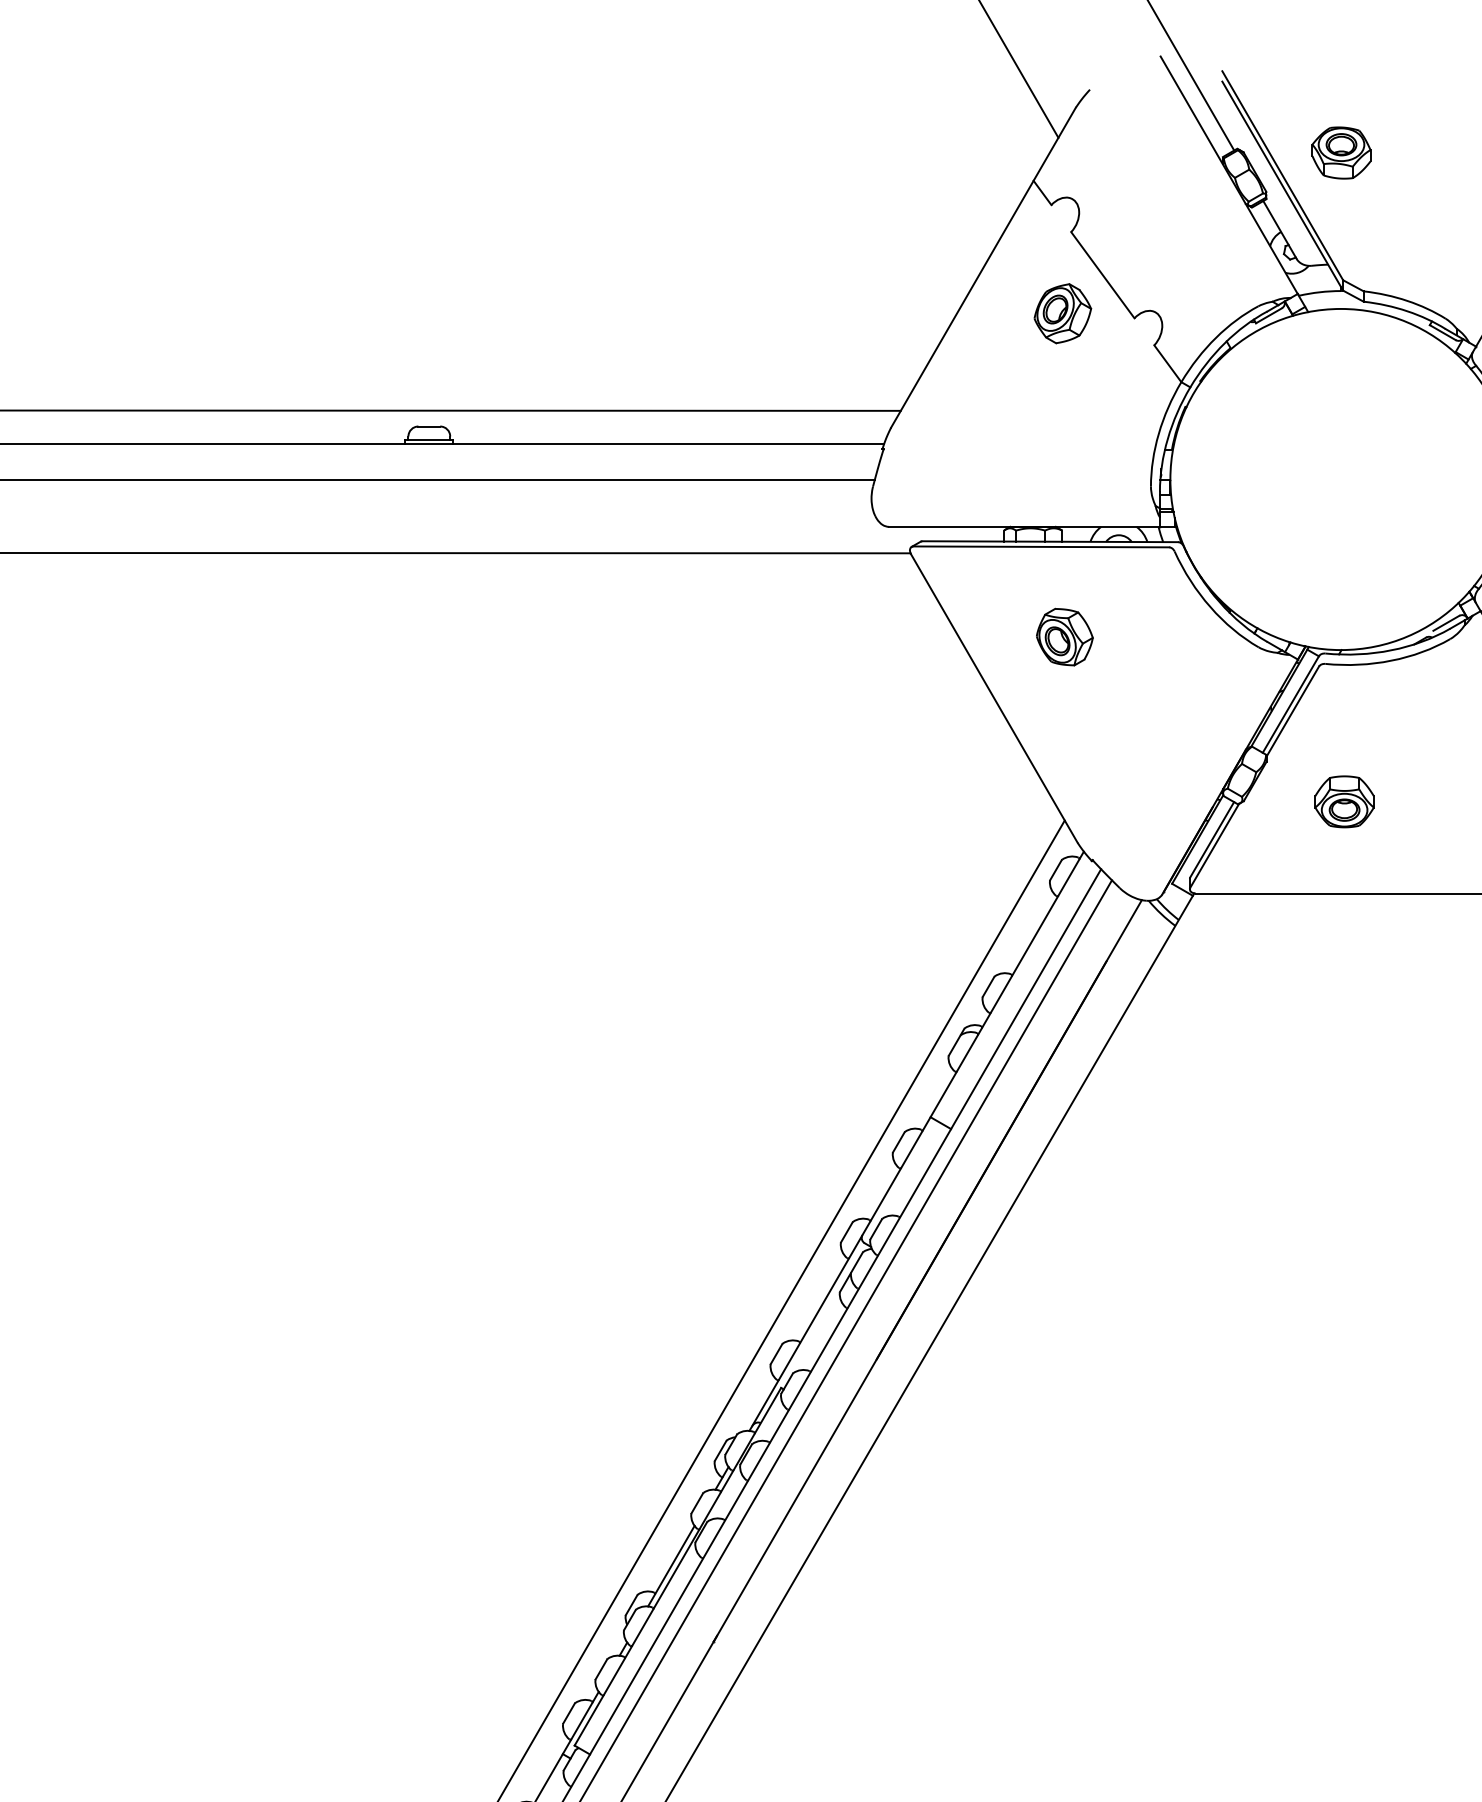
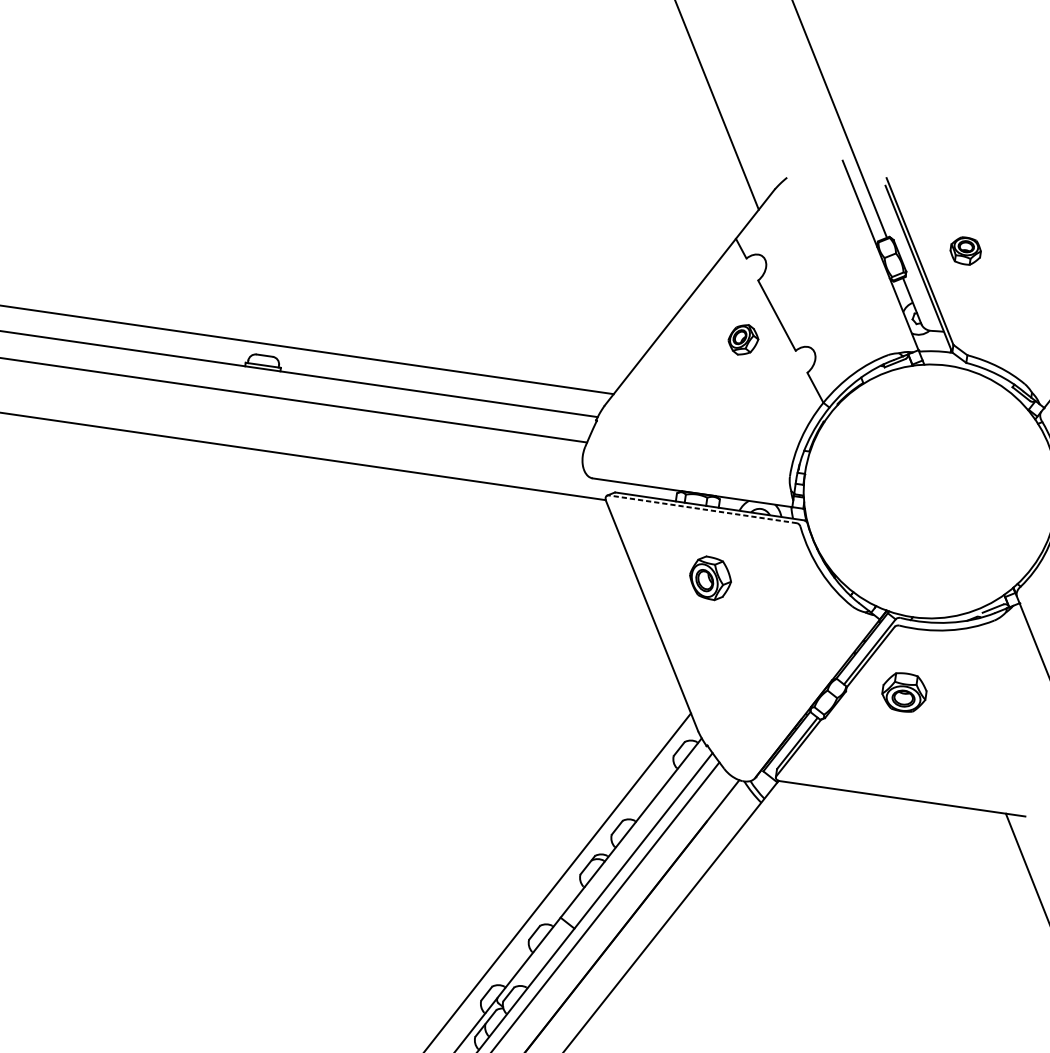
part: (1341, 152) -> (965, 250), size x0.7
part: (1062, 313) -> (743, 339), size x0.7
line: (1041, 546) -> (702, 509), solid -> dashed
part: (1344, 801) -> (904, 692), moved

